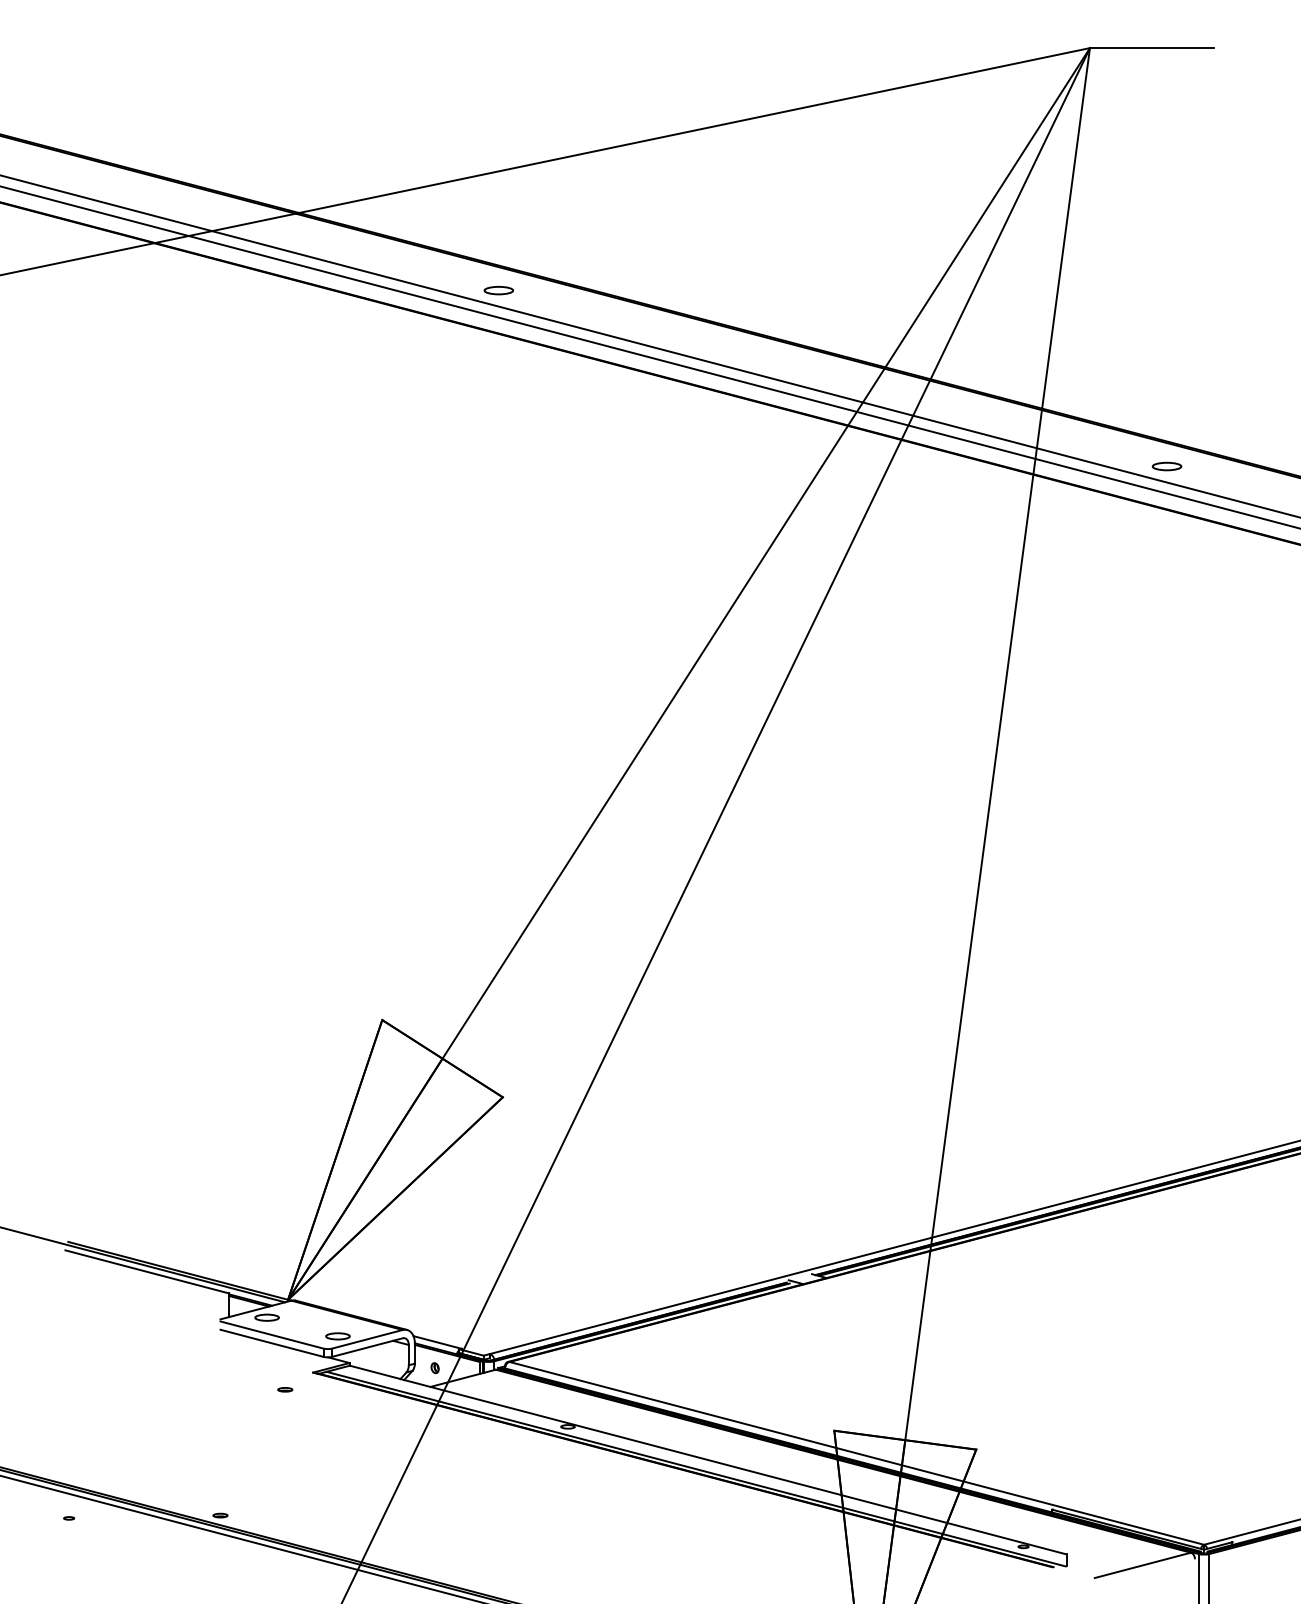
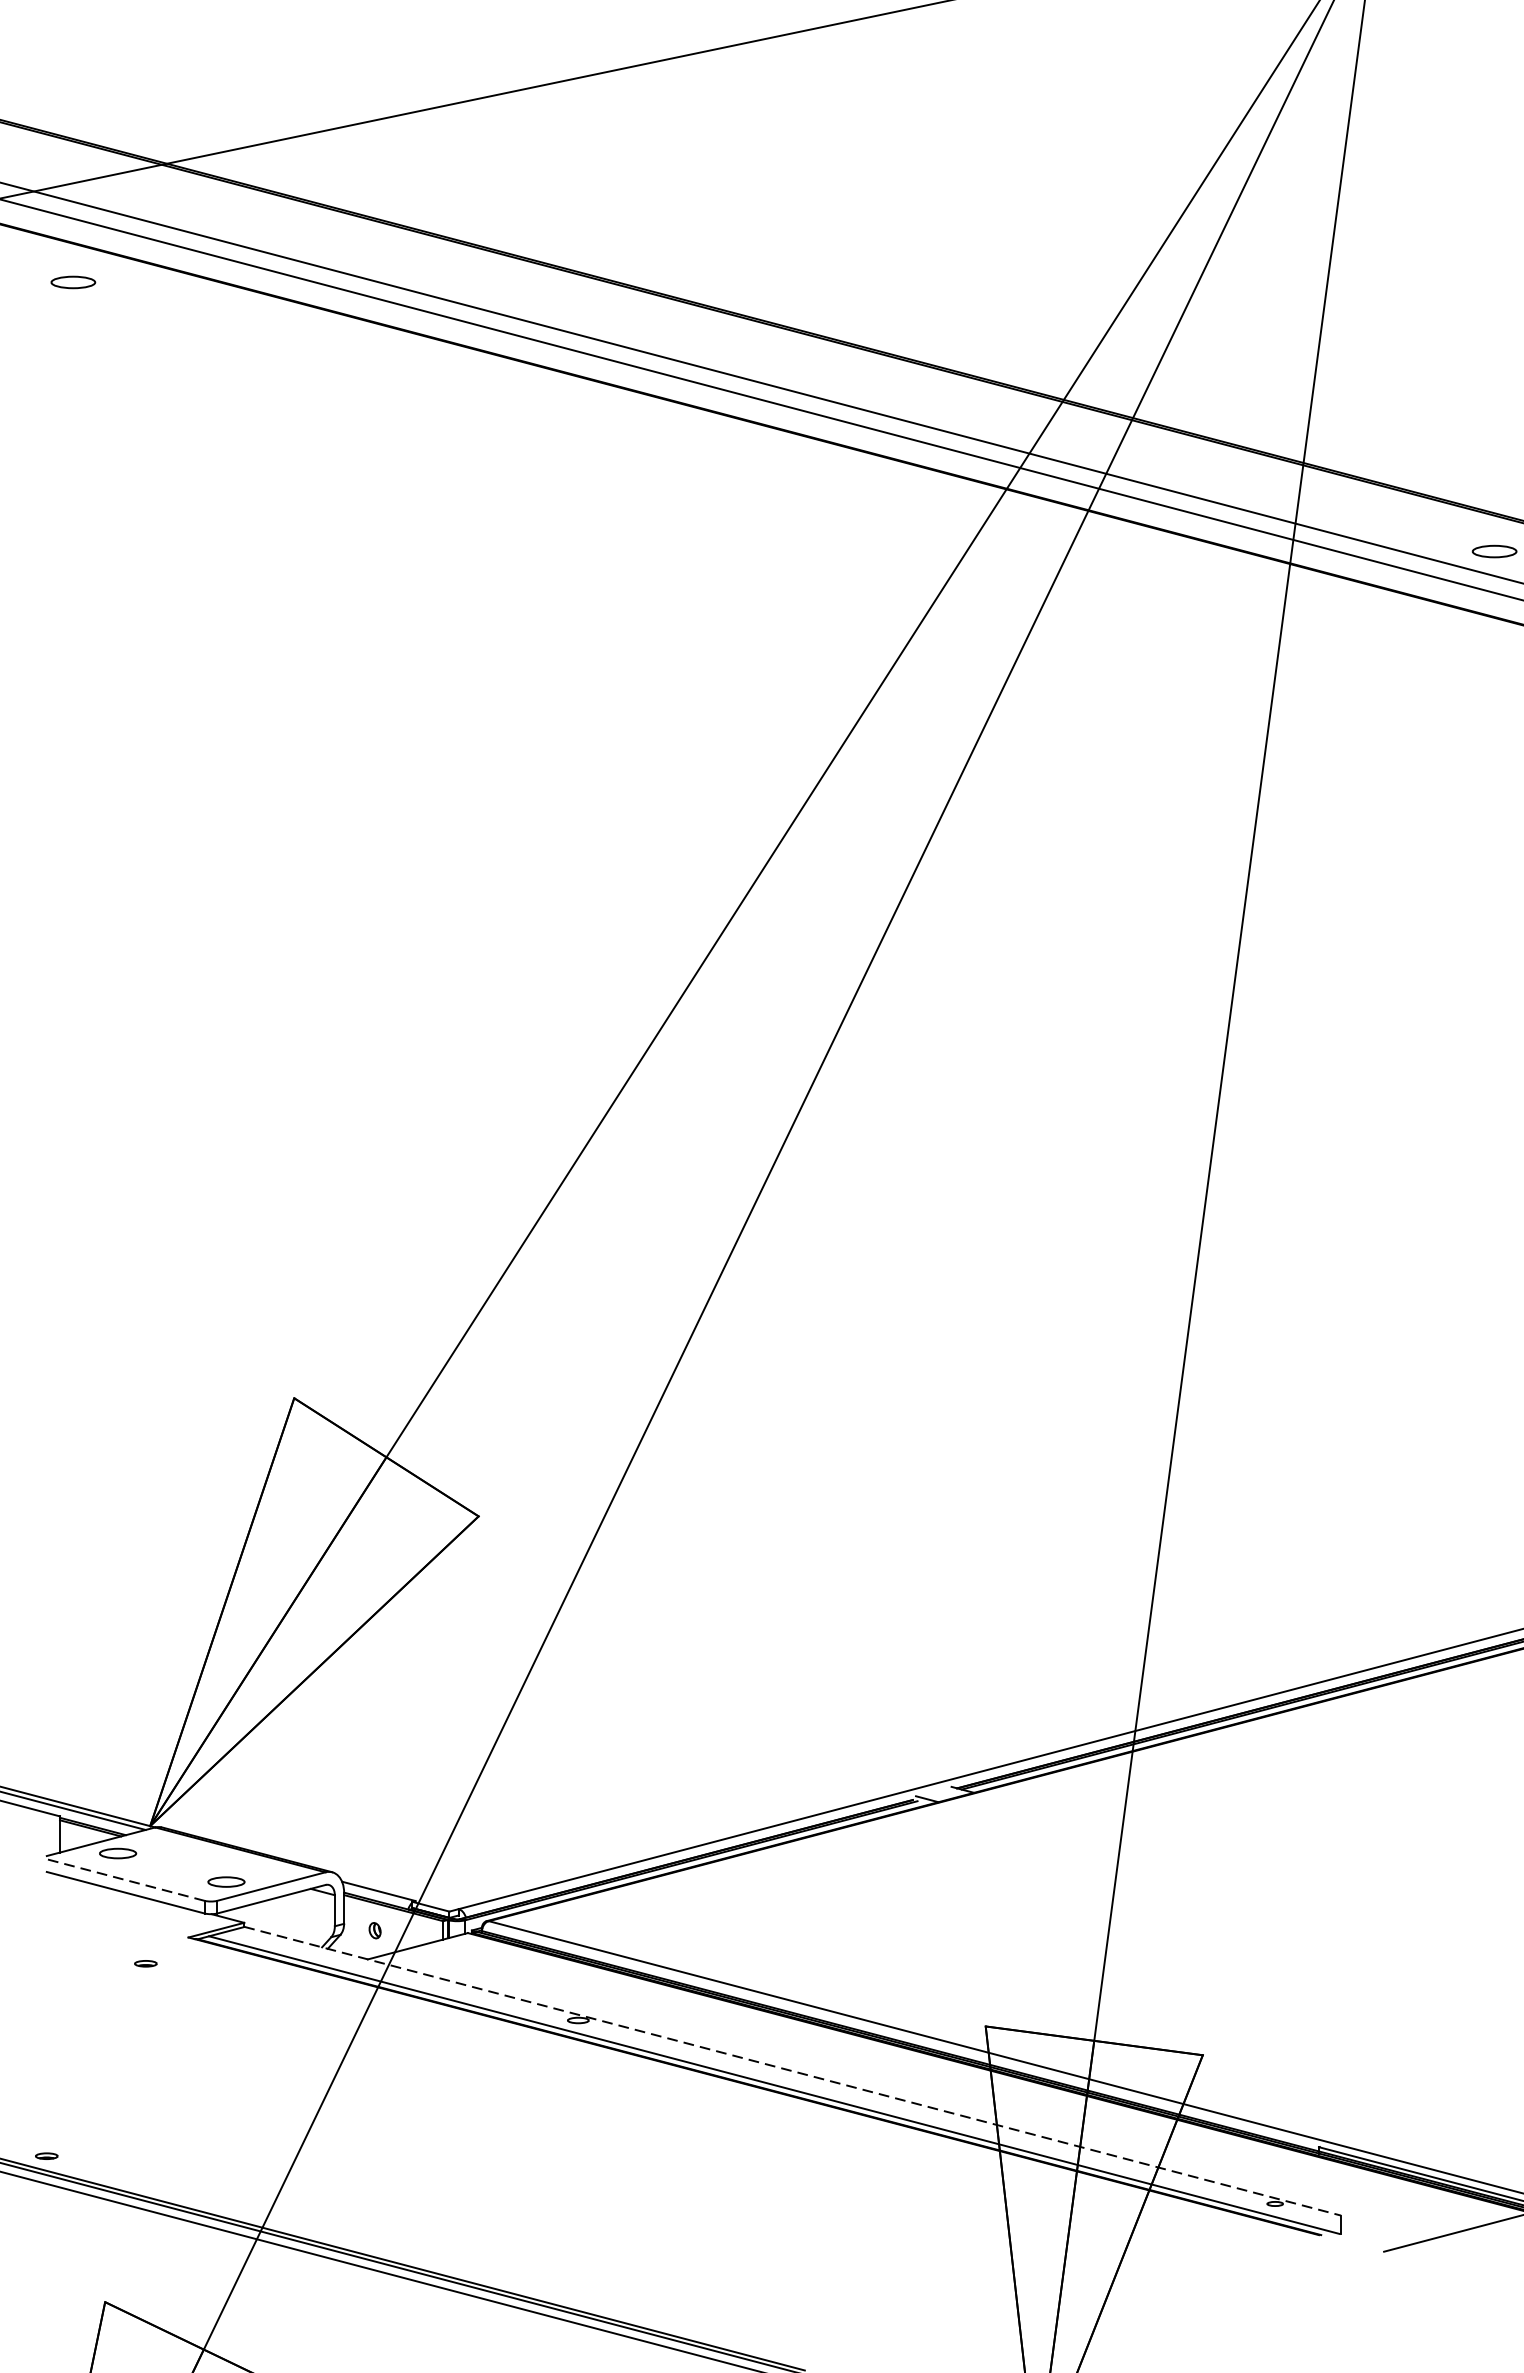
part: (498, 290) -> (72, 282), moved
line: (271, 1334) -> (124, 1879), solid -> dashed
line: (708, 1460) -> (793, 2071), solid -> dashed

